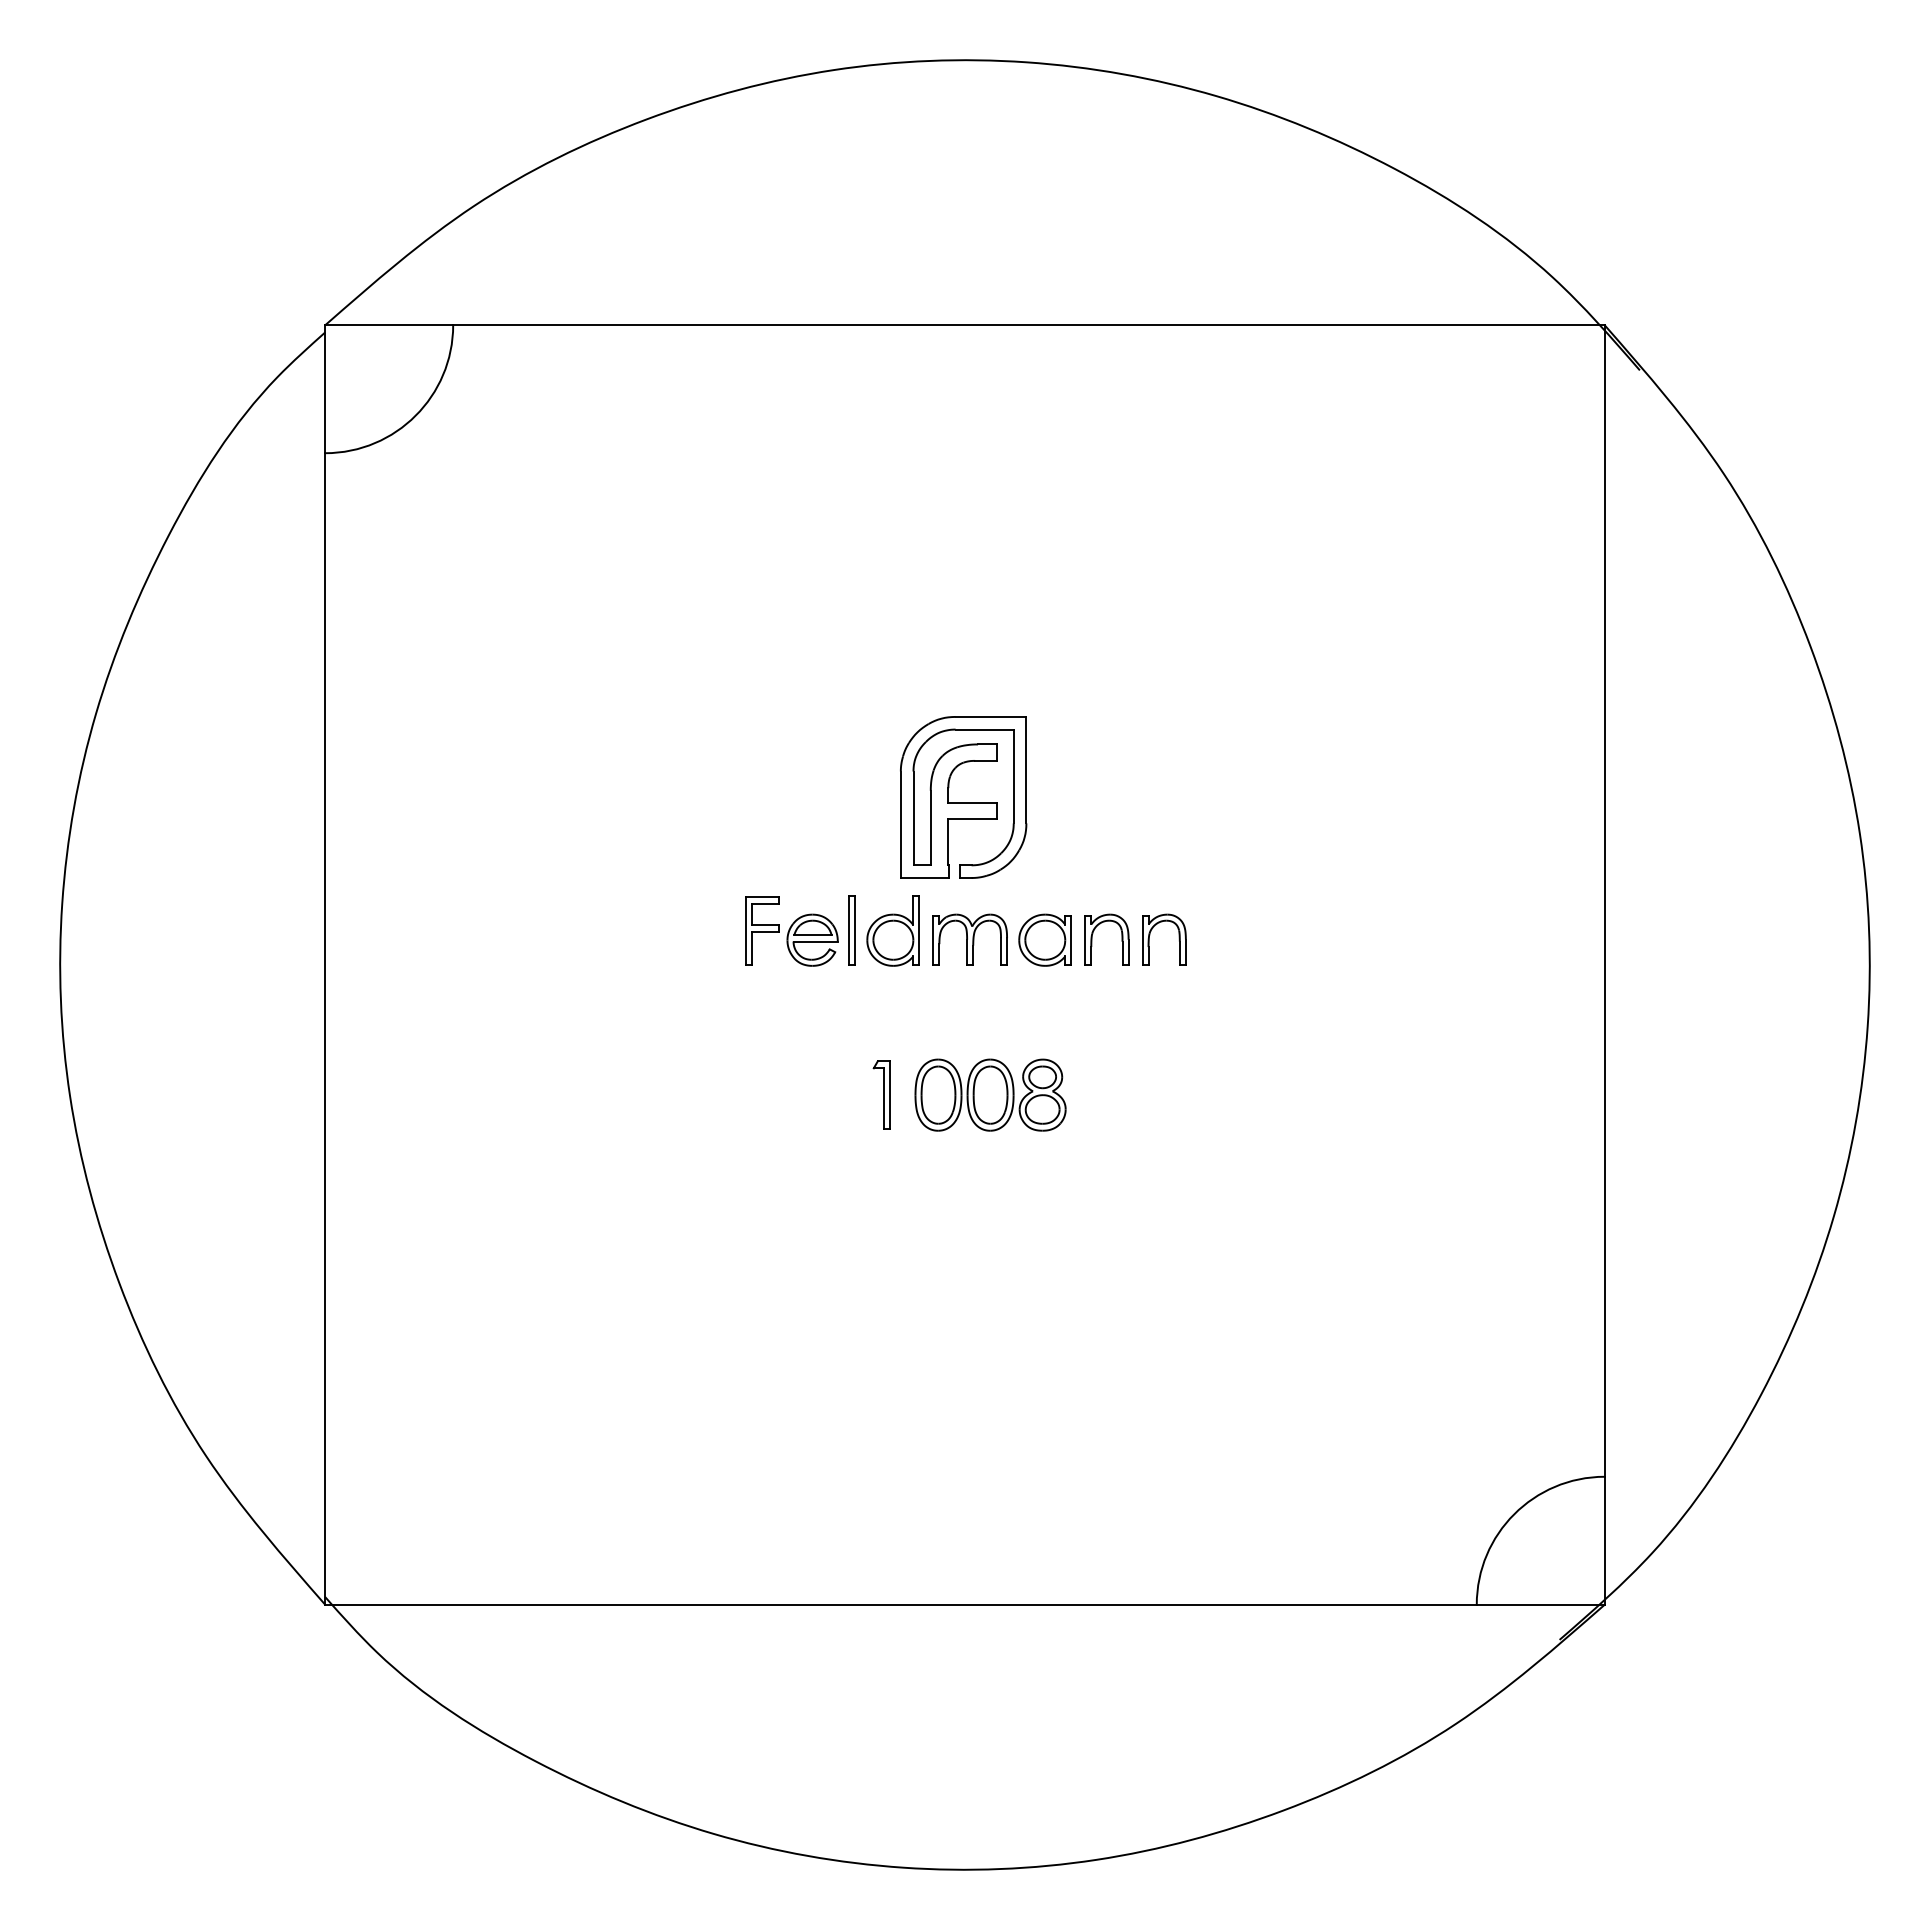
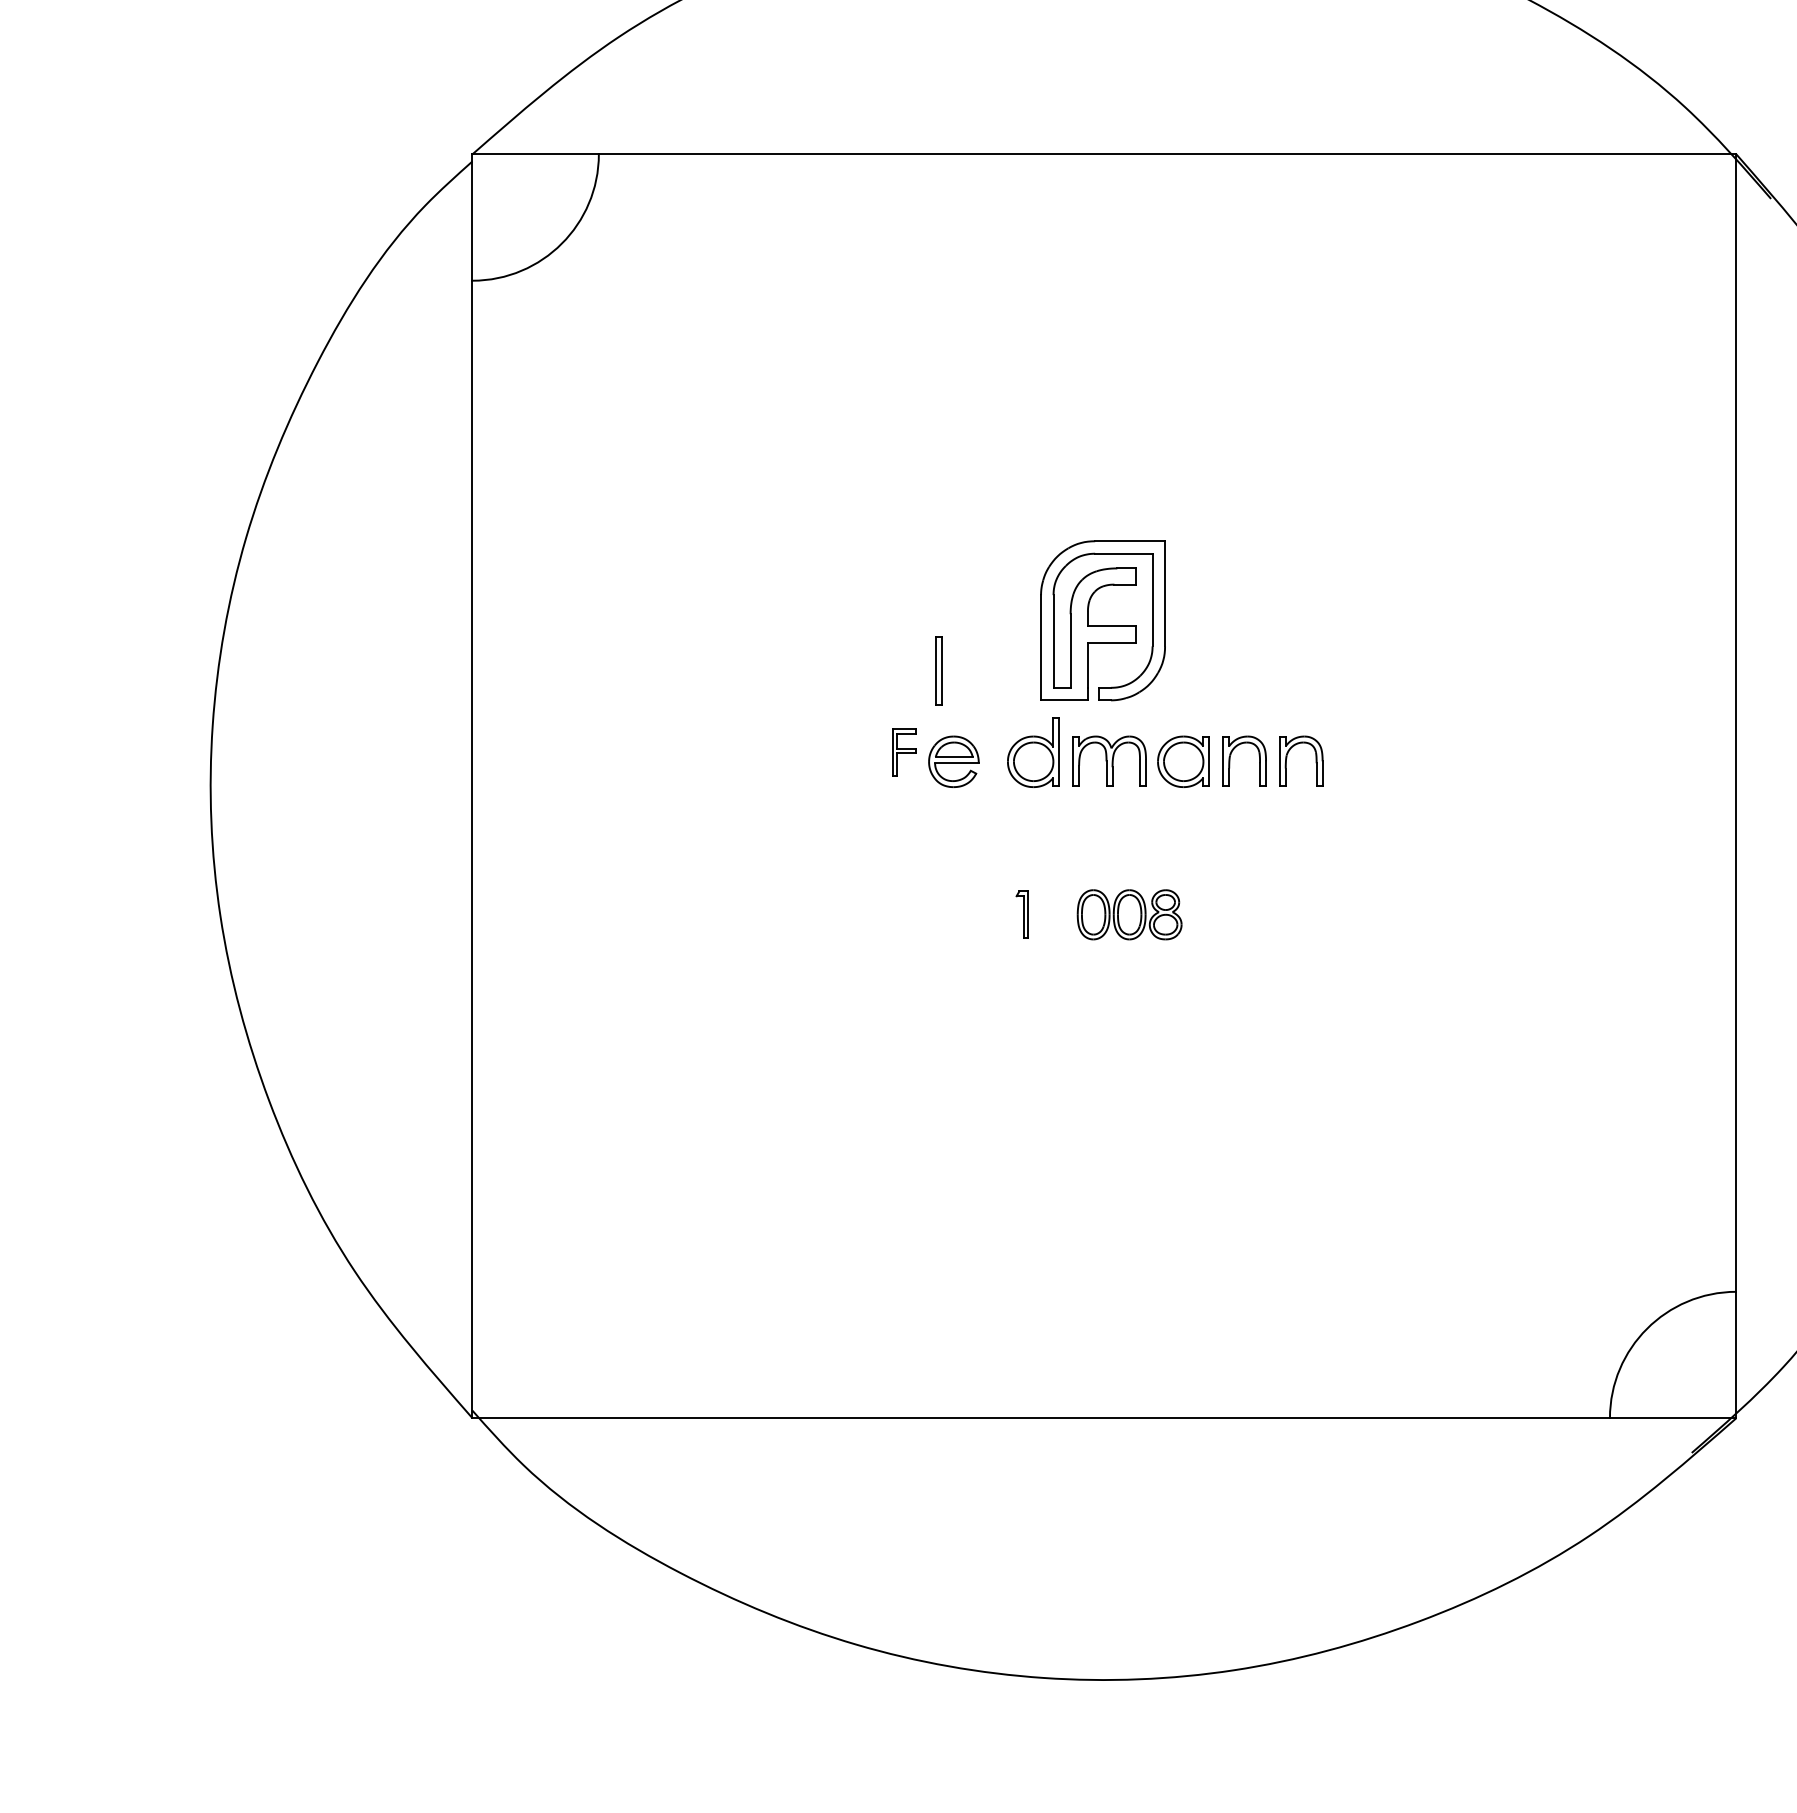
part: (762, 930) -> (904, 752), size x0.7
part: (851, 930) -> (937, 671), moved
part: (881, 1094) -> (1021, 914), size x0.7
part: (990, 1094) -> (1129, 914), size x0.7

